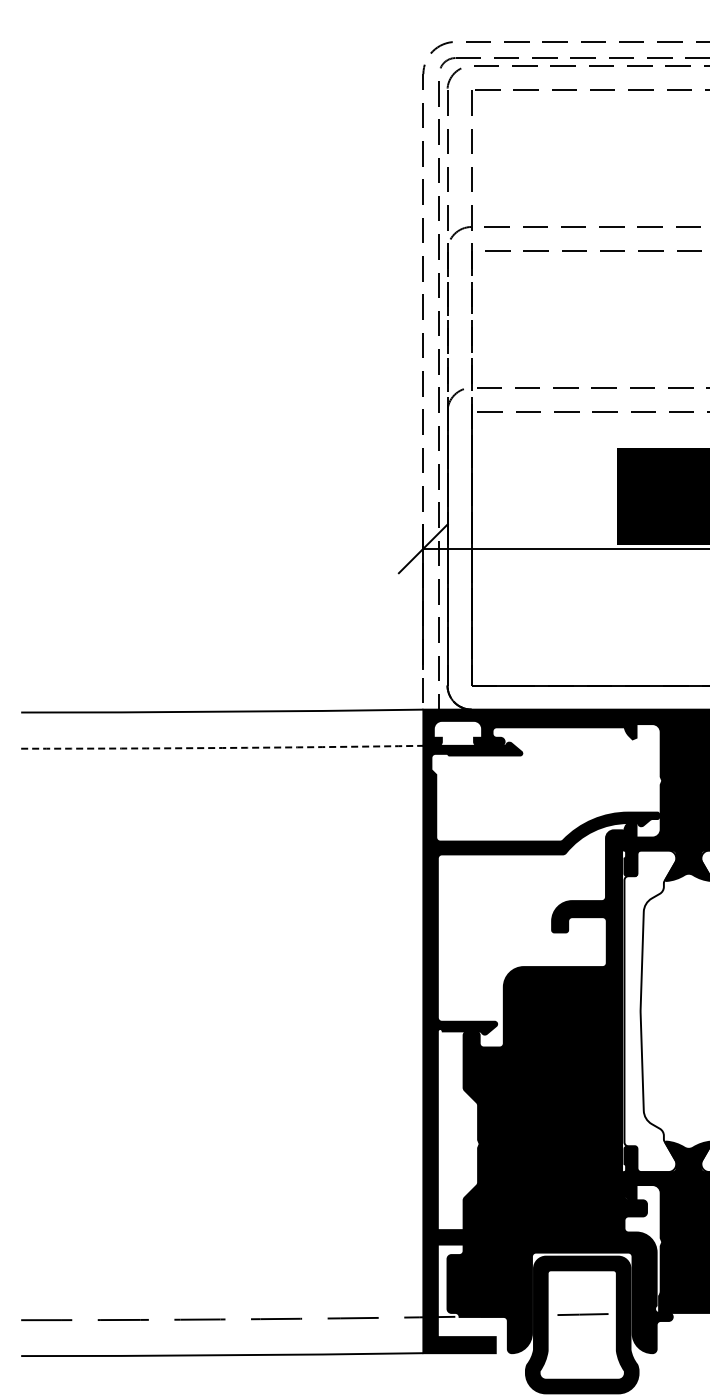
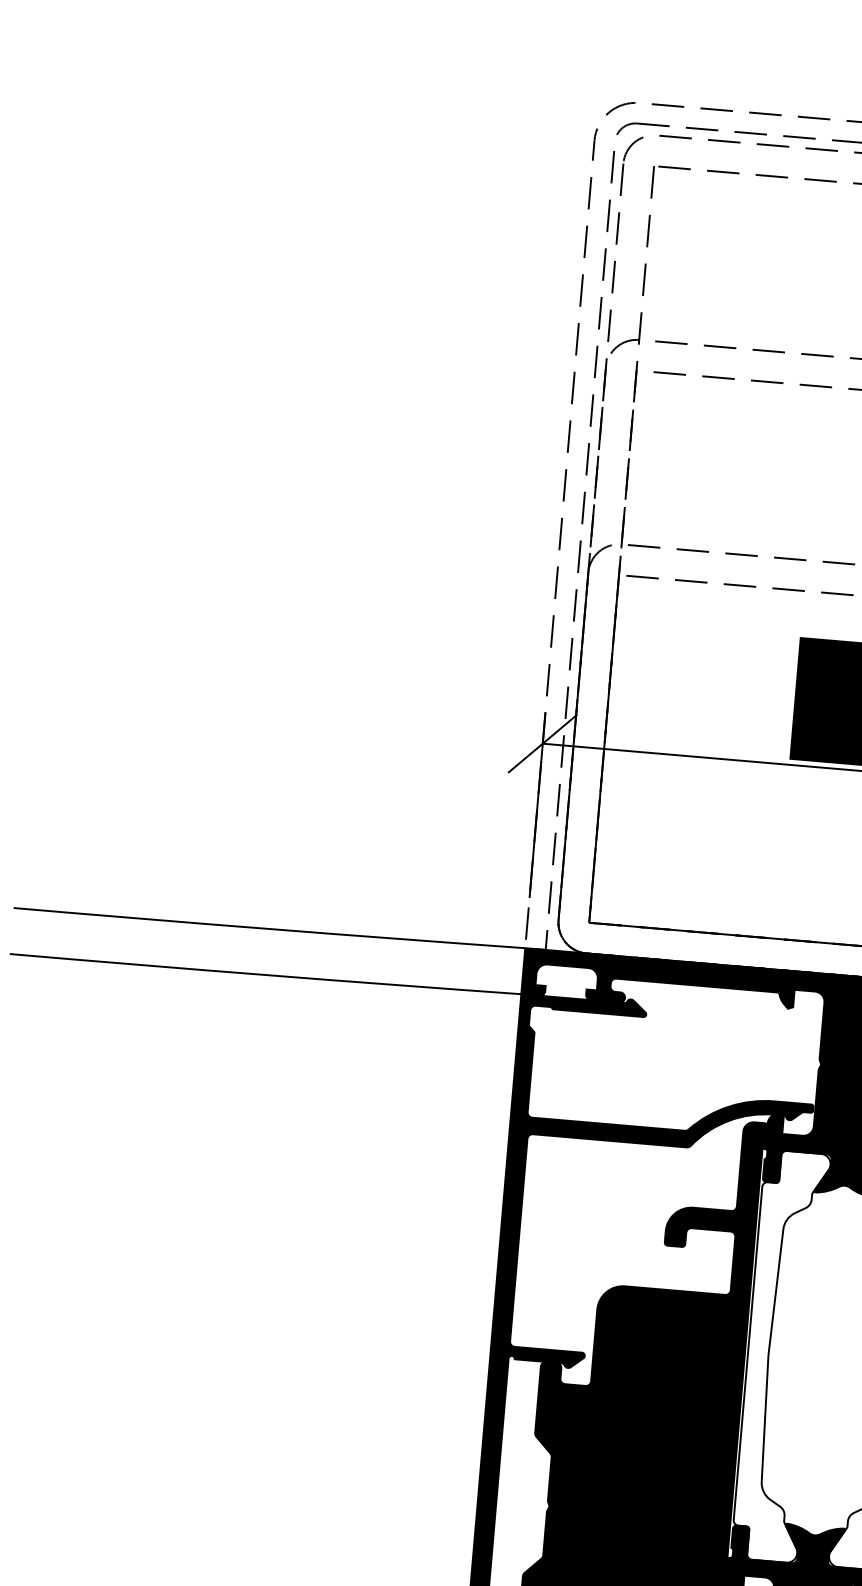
arc: (222, 747) -> (265, 974), dashed -> solid

